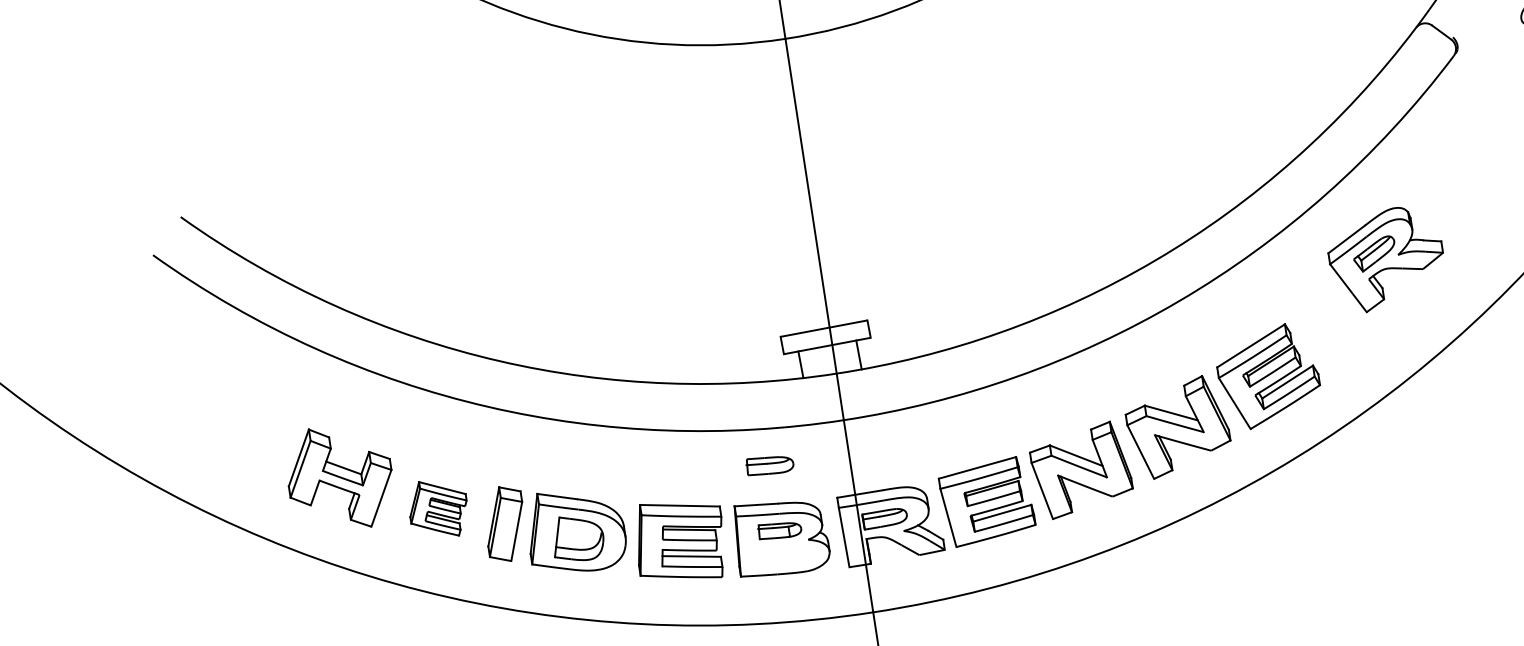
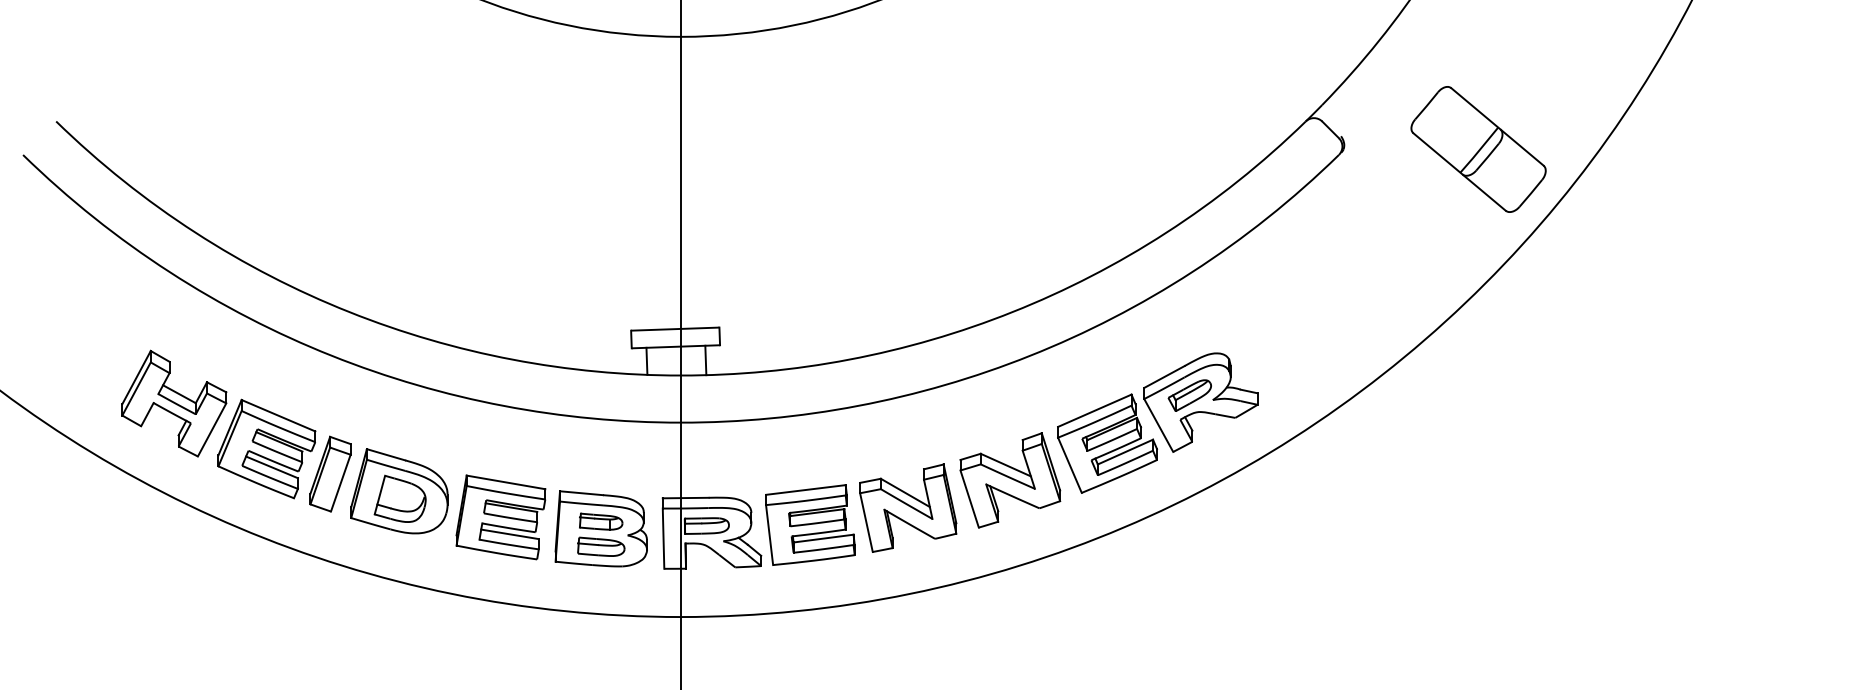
part: (1386, 259) -> (1200, 402), moved
part: (770, 464) -> (601, 546), moved
part: (438, 508) -> (266, 448), size x1.67

